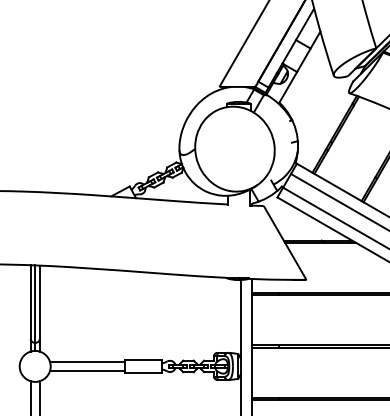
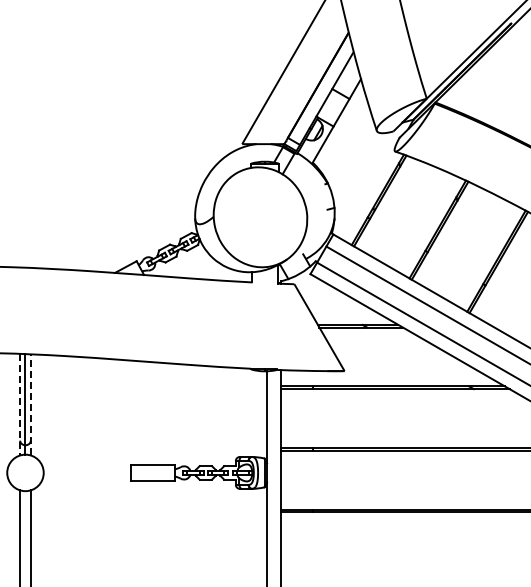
line: (30, 308) -> (20, 404), solid -> dashed
line: (39, 308) -> (30, 404), solid -> dashed
line: (87, 361) -> (86, 467), removed
line: (87, 371) -> (86, 478), removed

